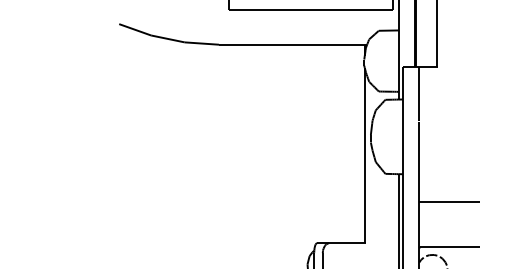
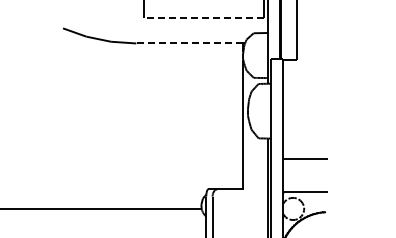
line: (310, 9) -> (203, 17), solid -> dashed
line: (291, 44) -> (189, 43), solid -> dashed

